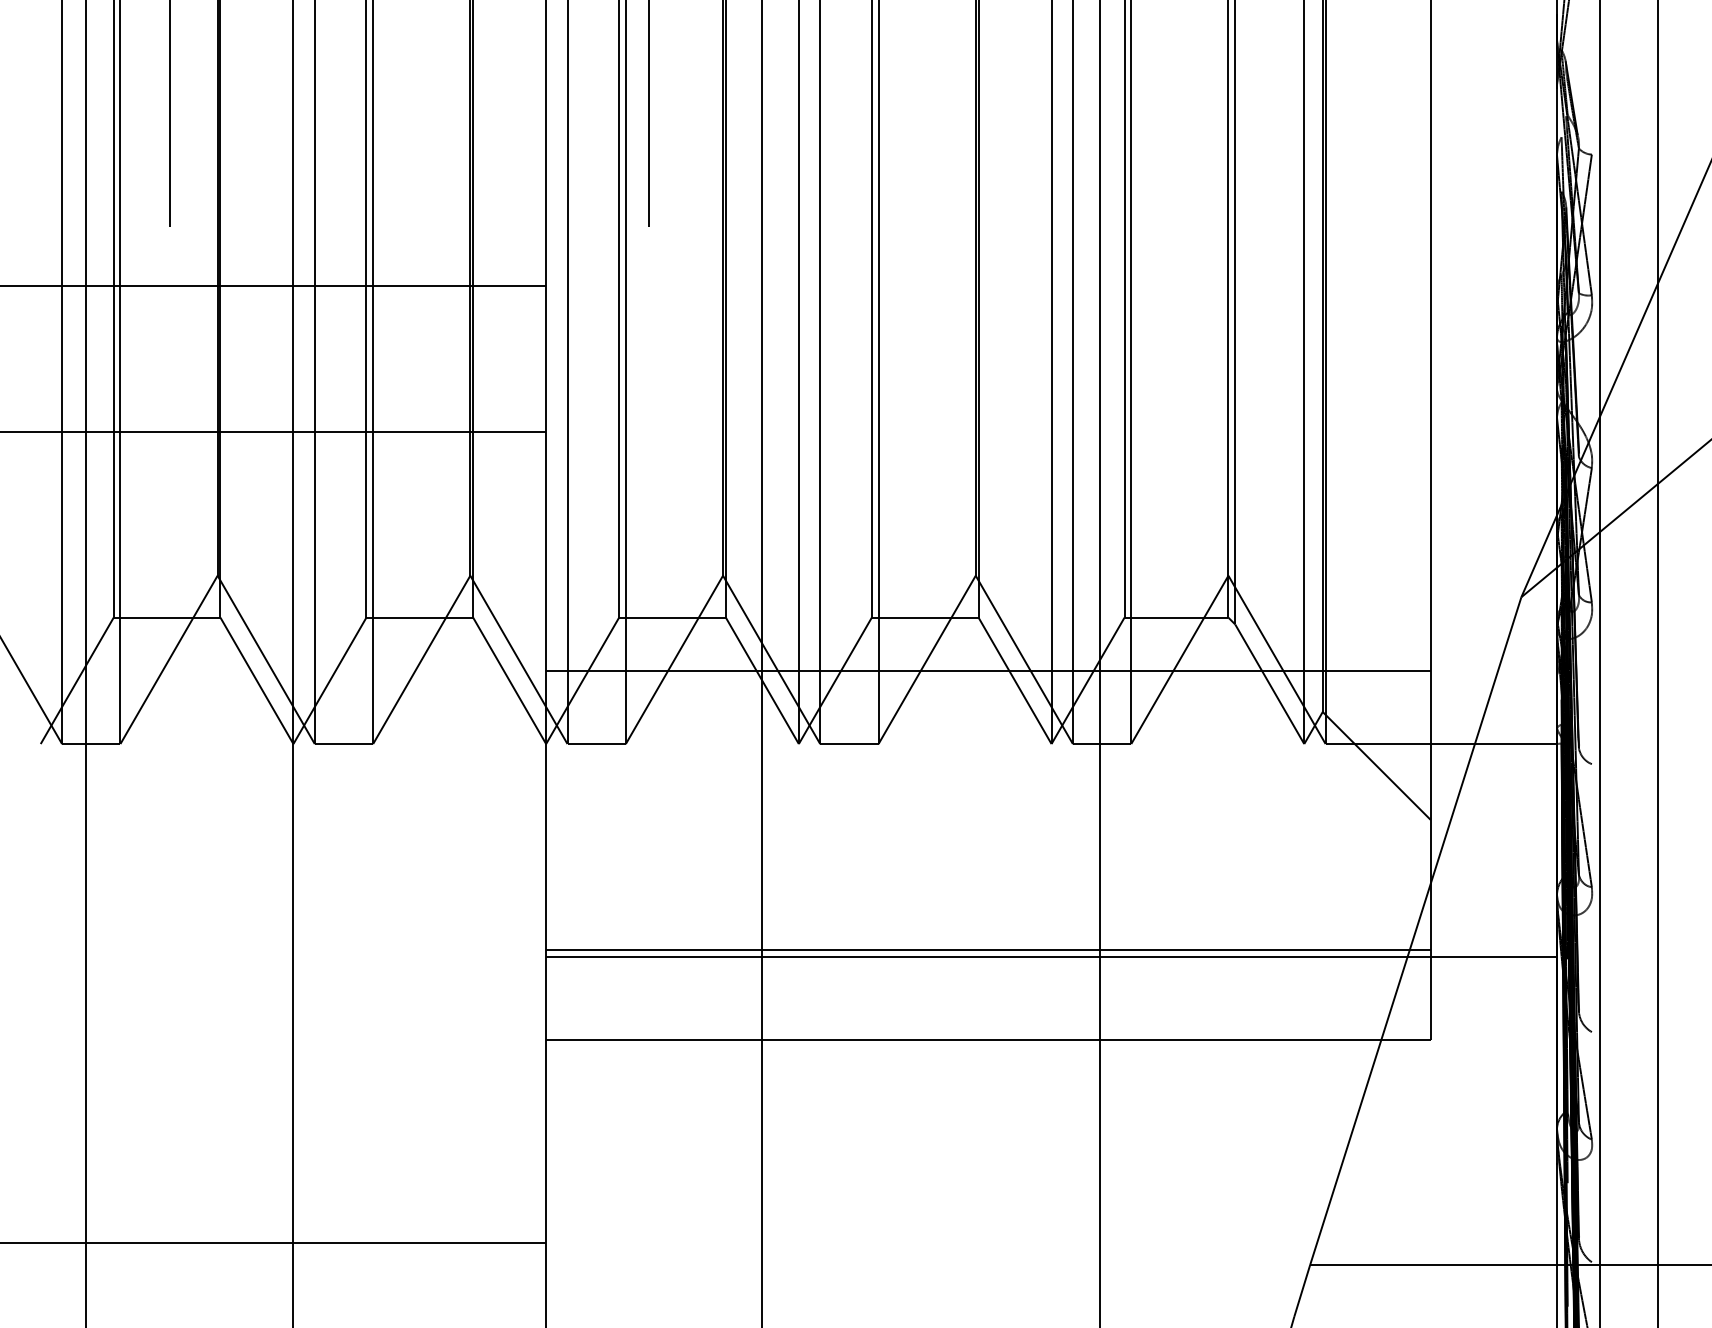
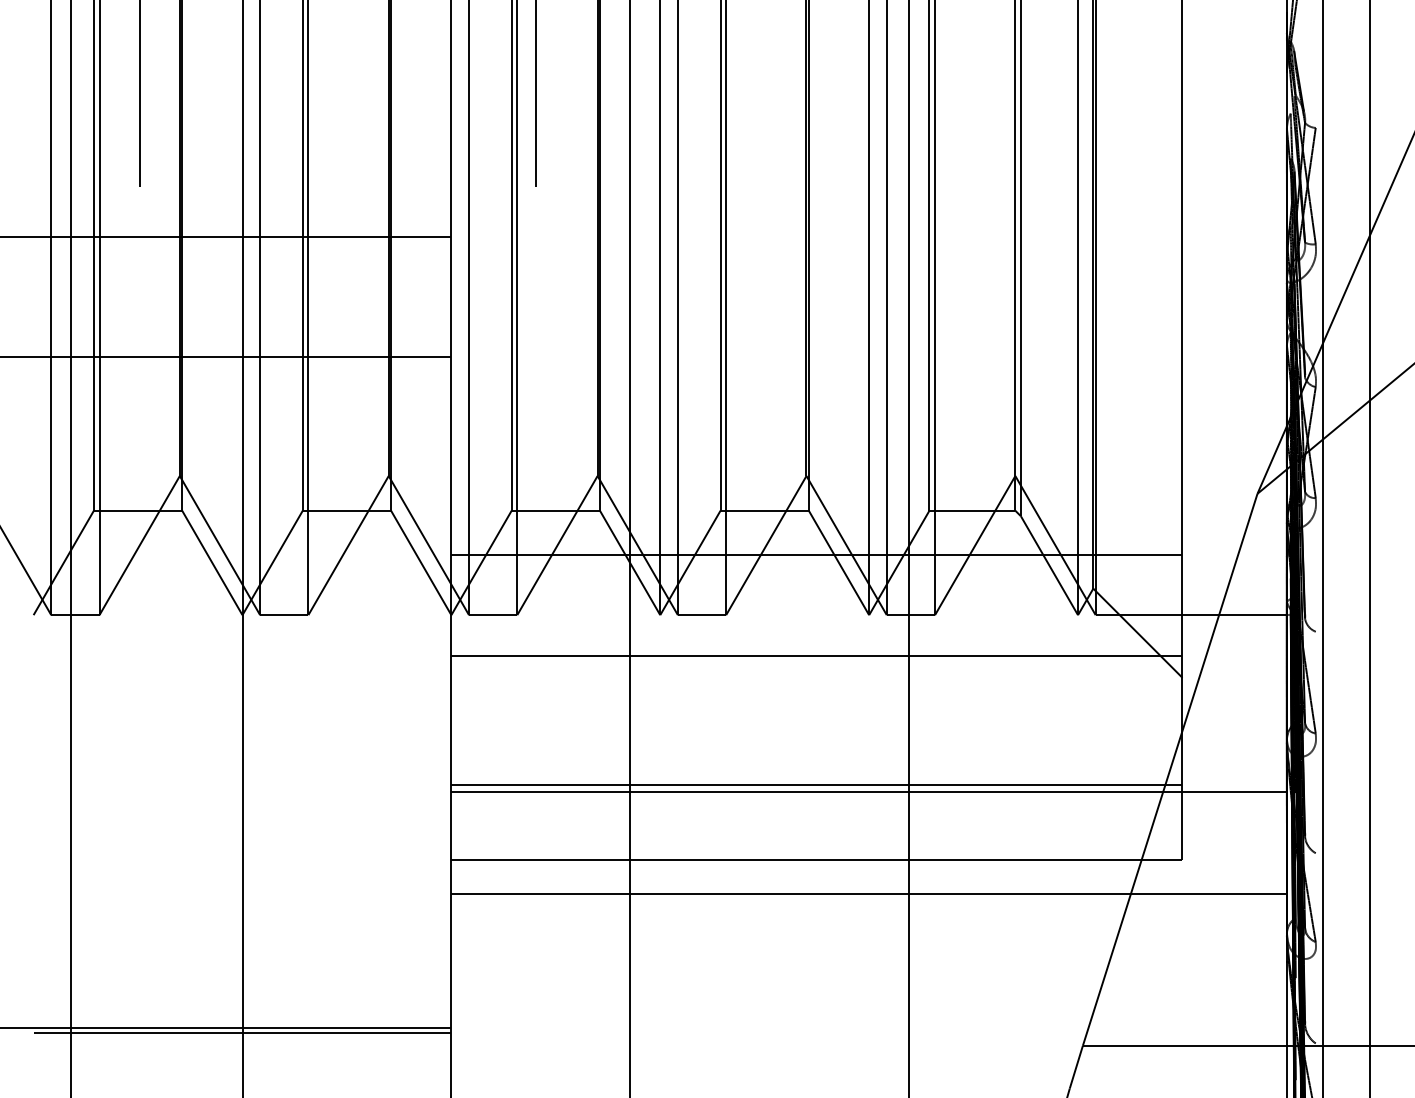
line: (987, 792) -> (816, 655), added
line: (1050, 1080) -> (868, 893), added
line: (293, 1248) -> (242, 1032), added

